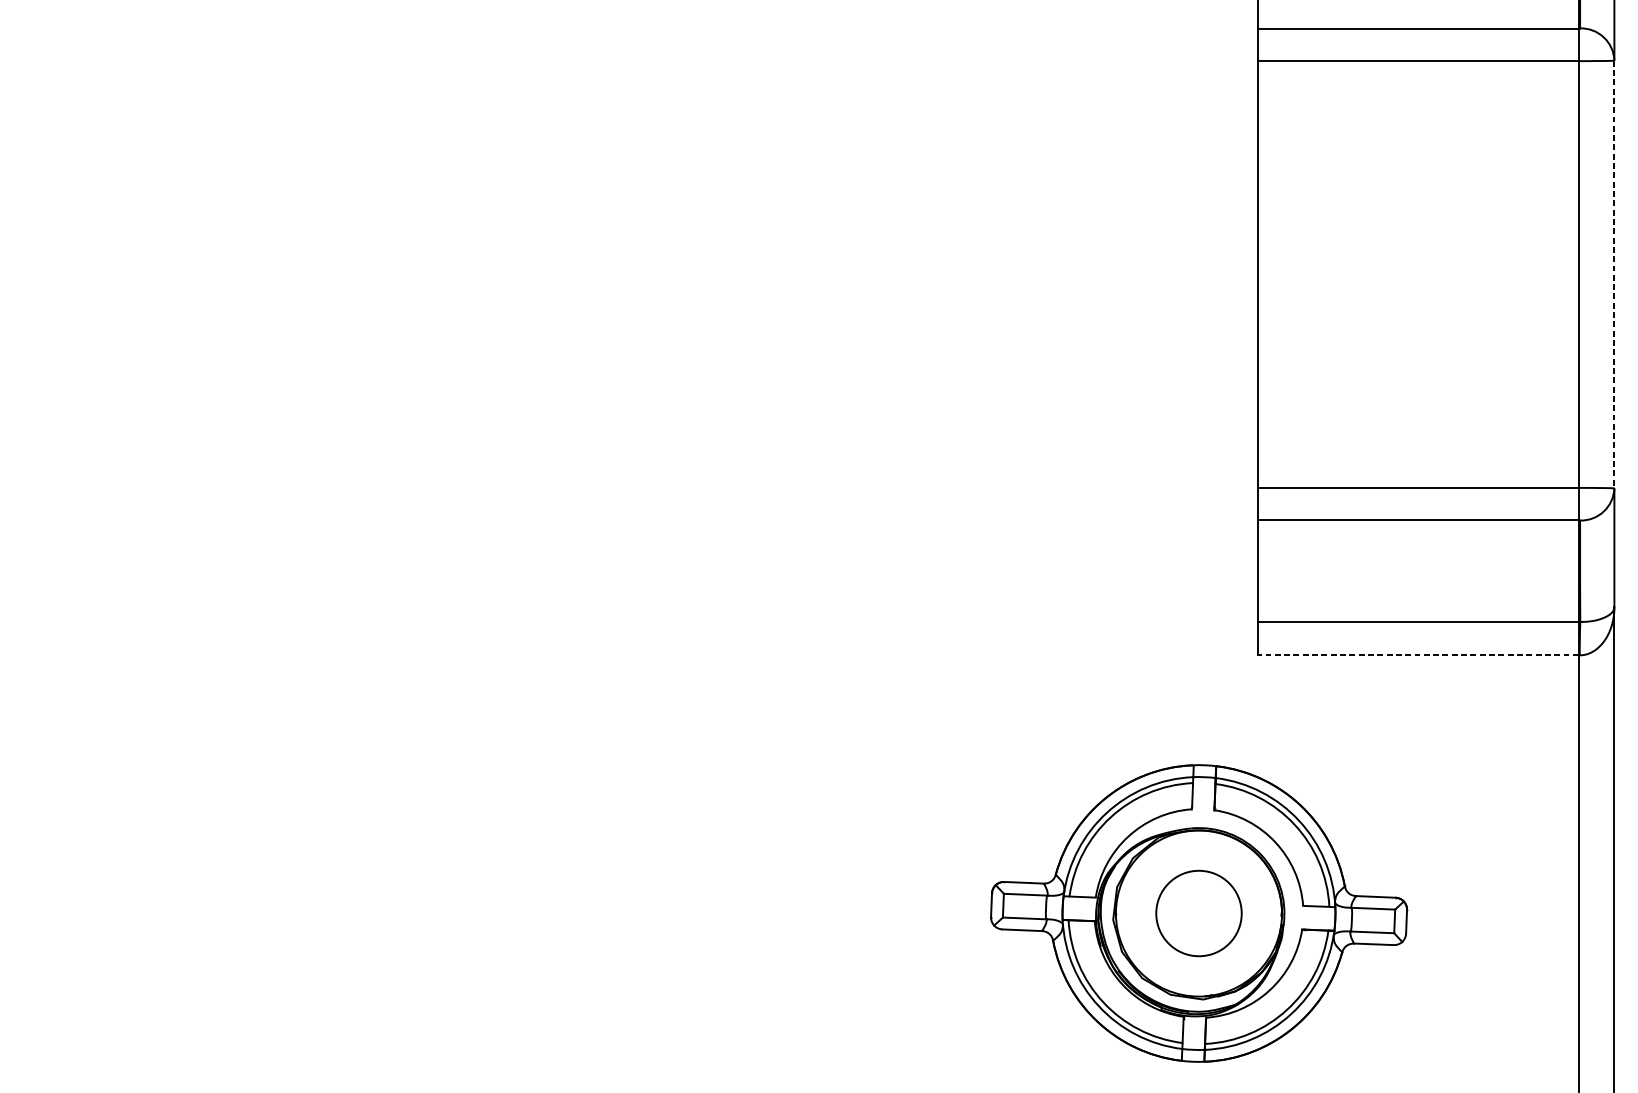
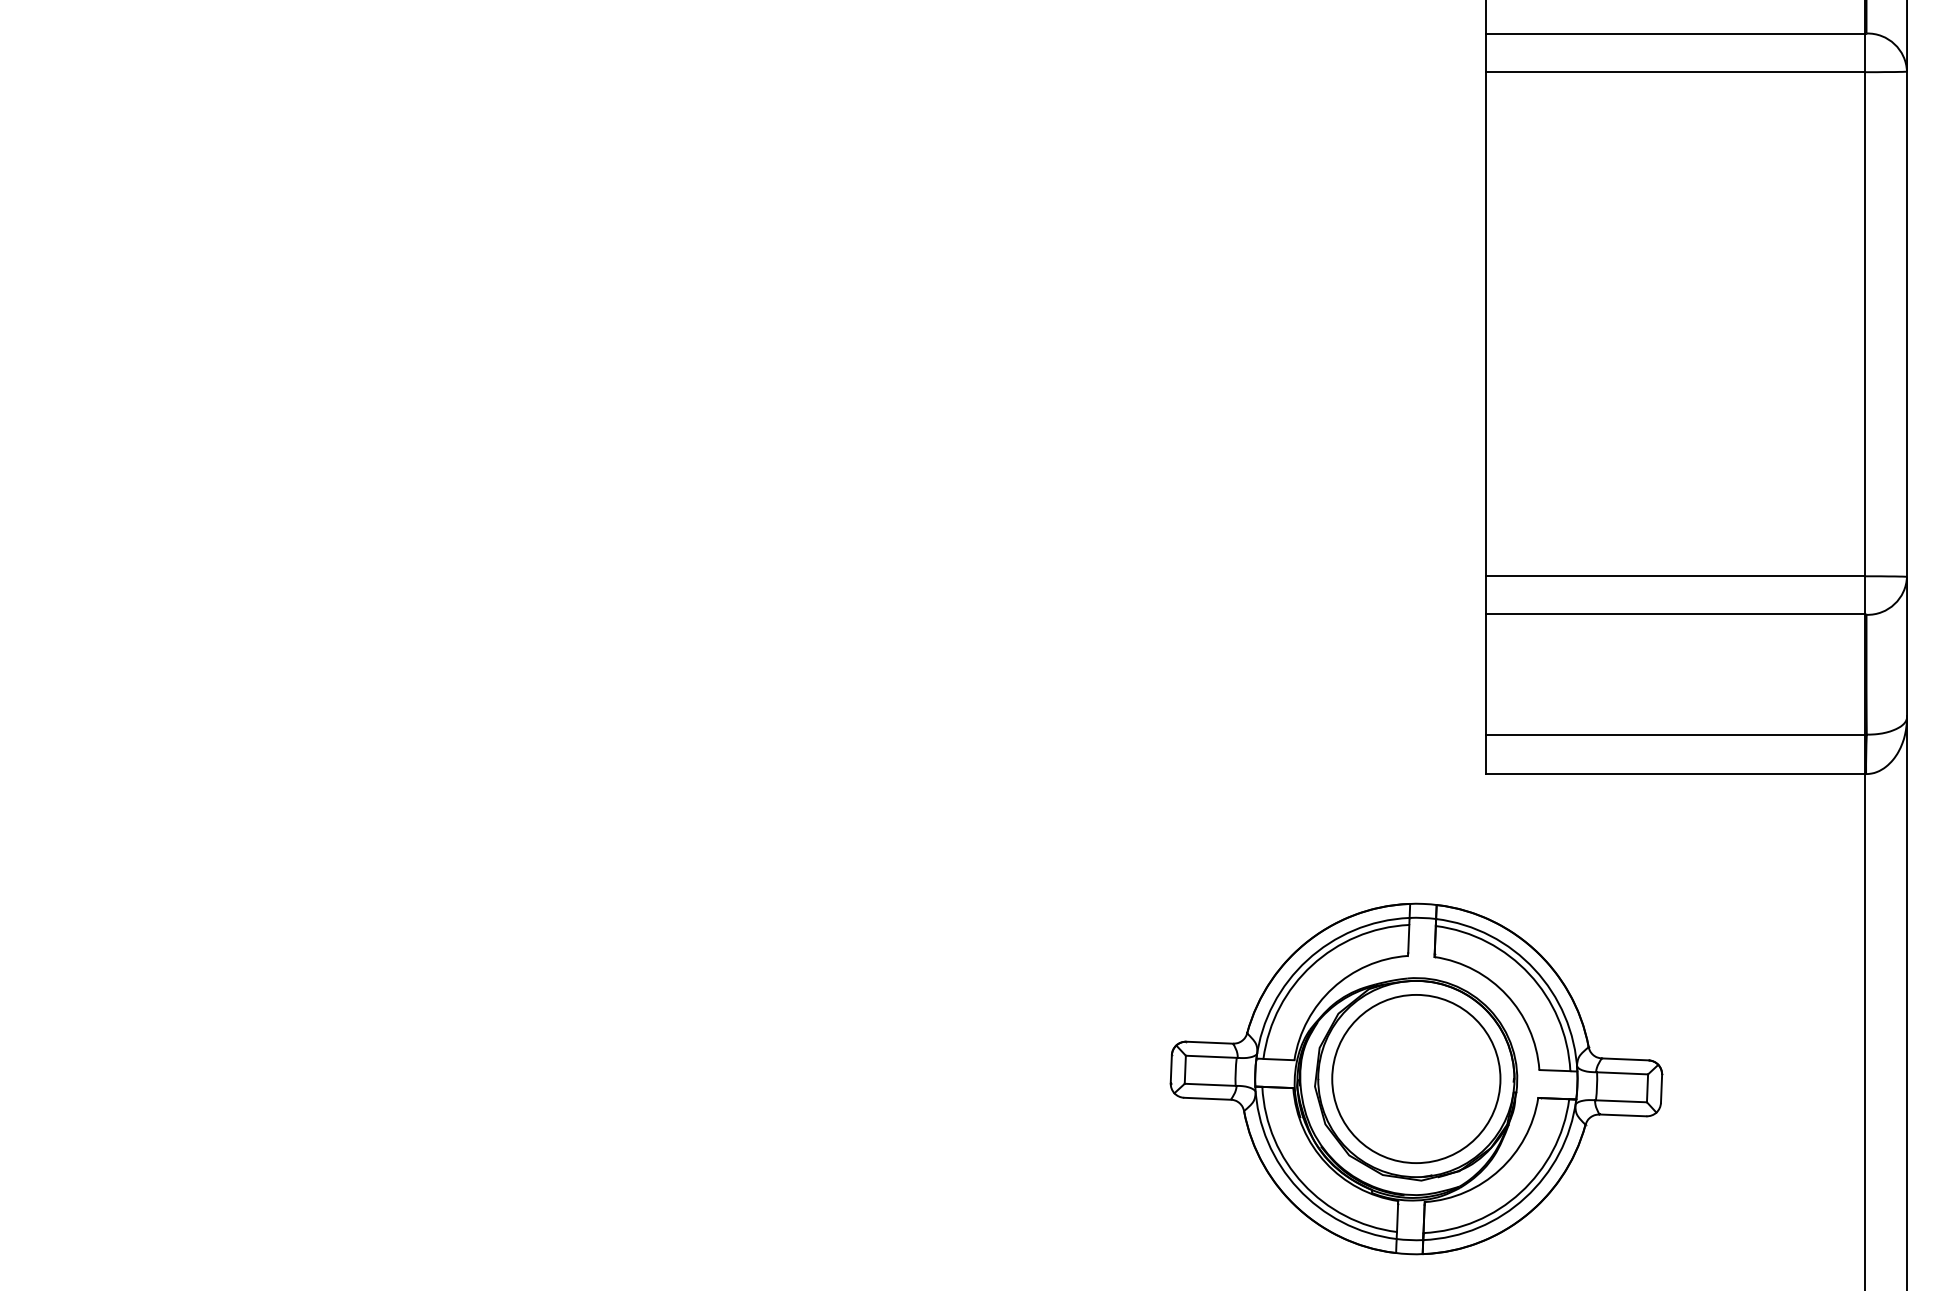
line: (1614, 274) -> (1907, 324), dashed -> solid
line: (1418, 655) -> (1675, 774), dashed -> solid
circle: (1199, 913) -> (1416, 1078), size x1.67

